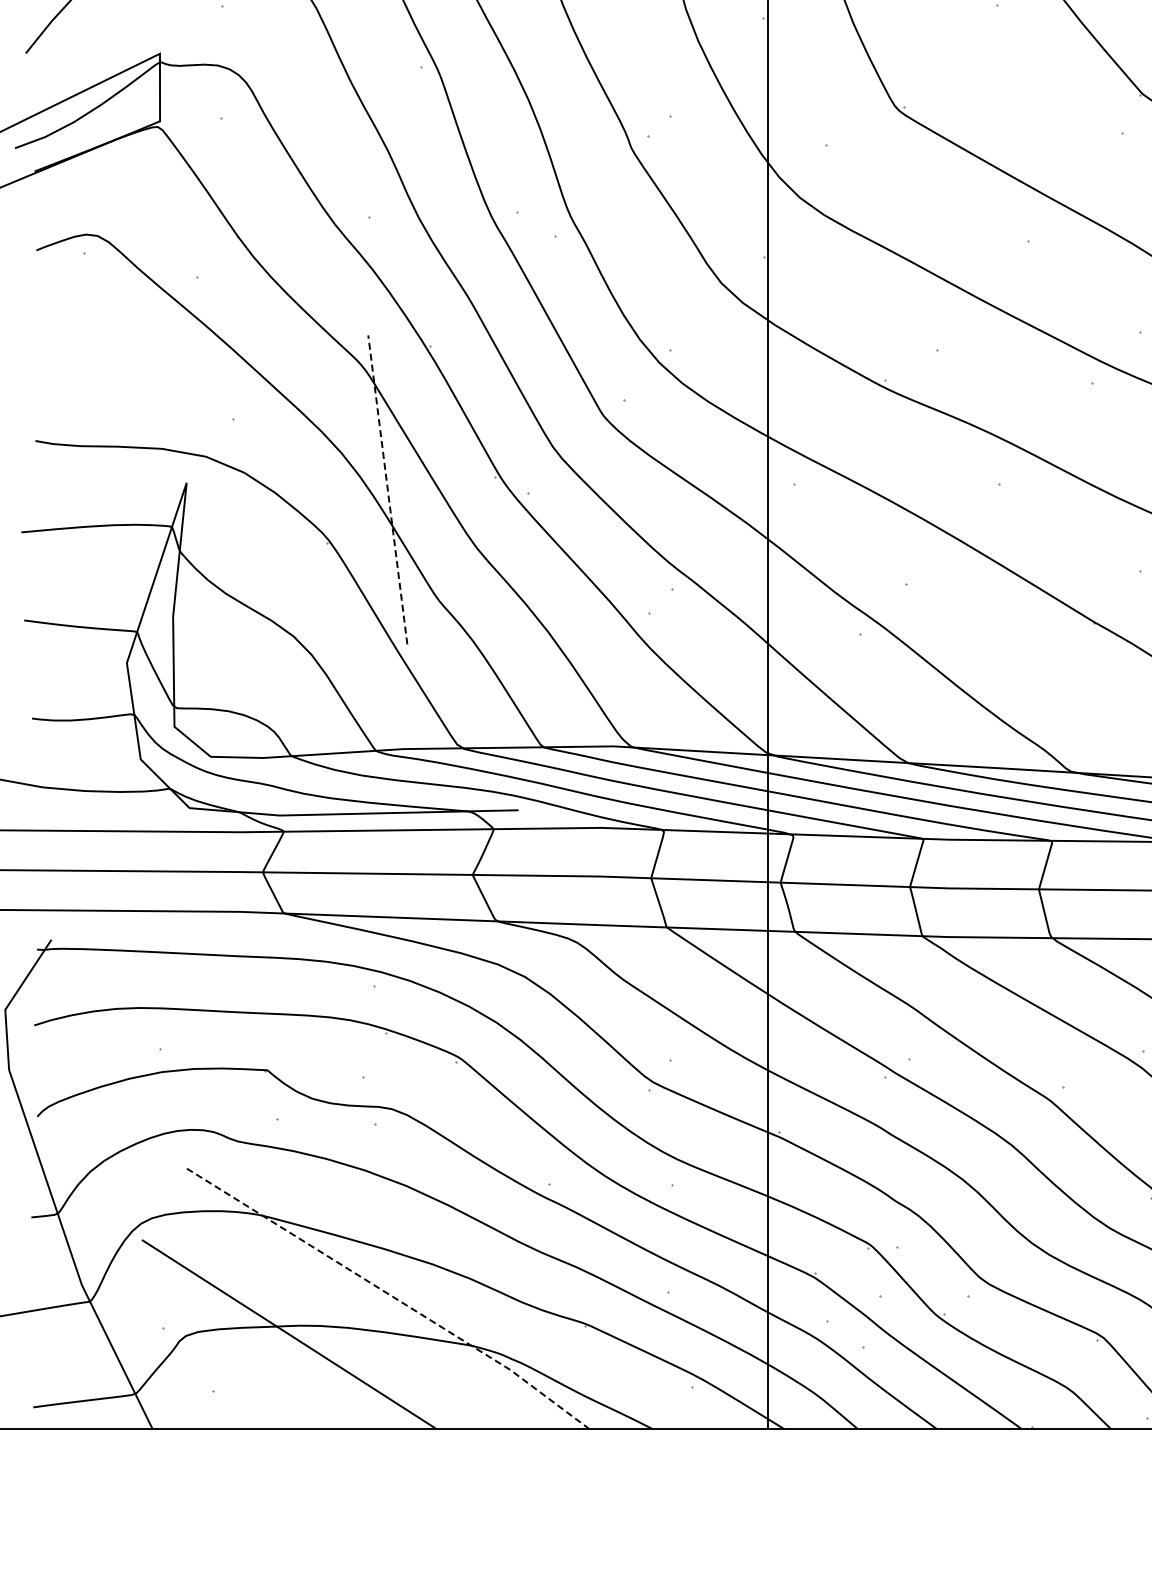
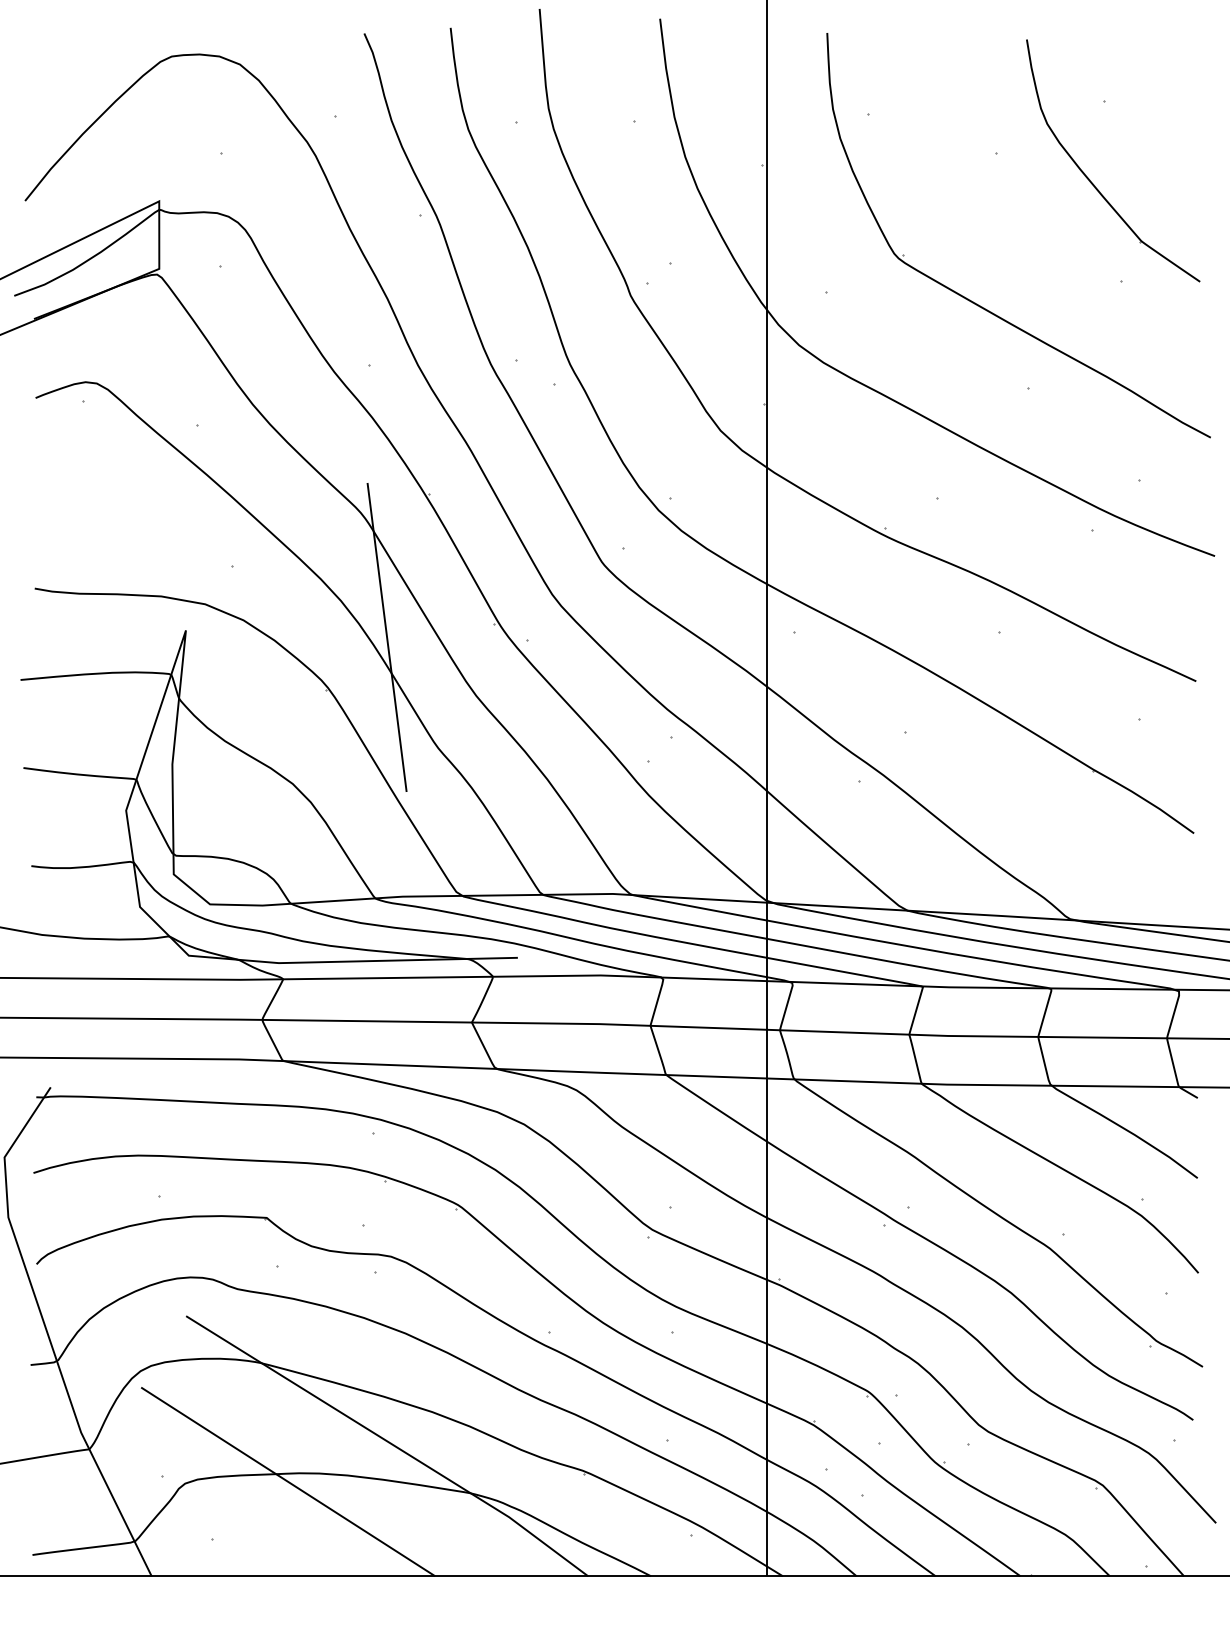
line: (388, 489) -> (387, 637), dashed -> solid
line: (391, 1295) -> (390, 1443), dashed -> solid

